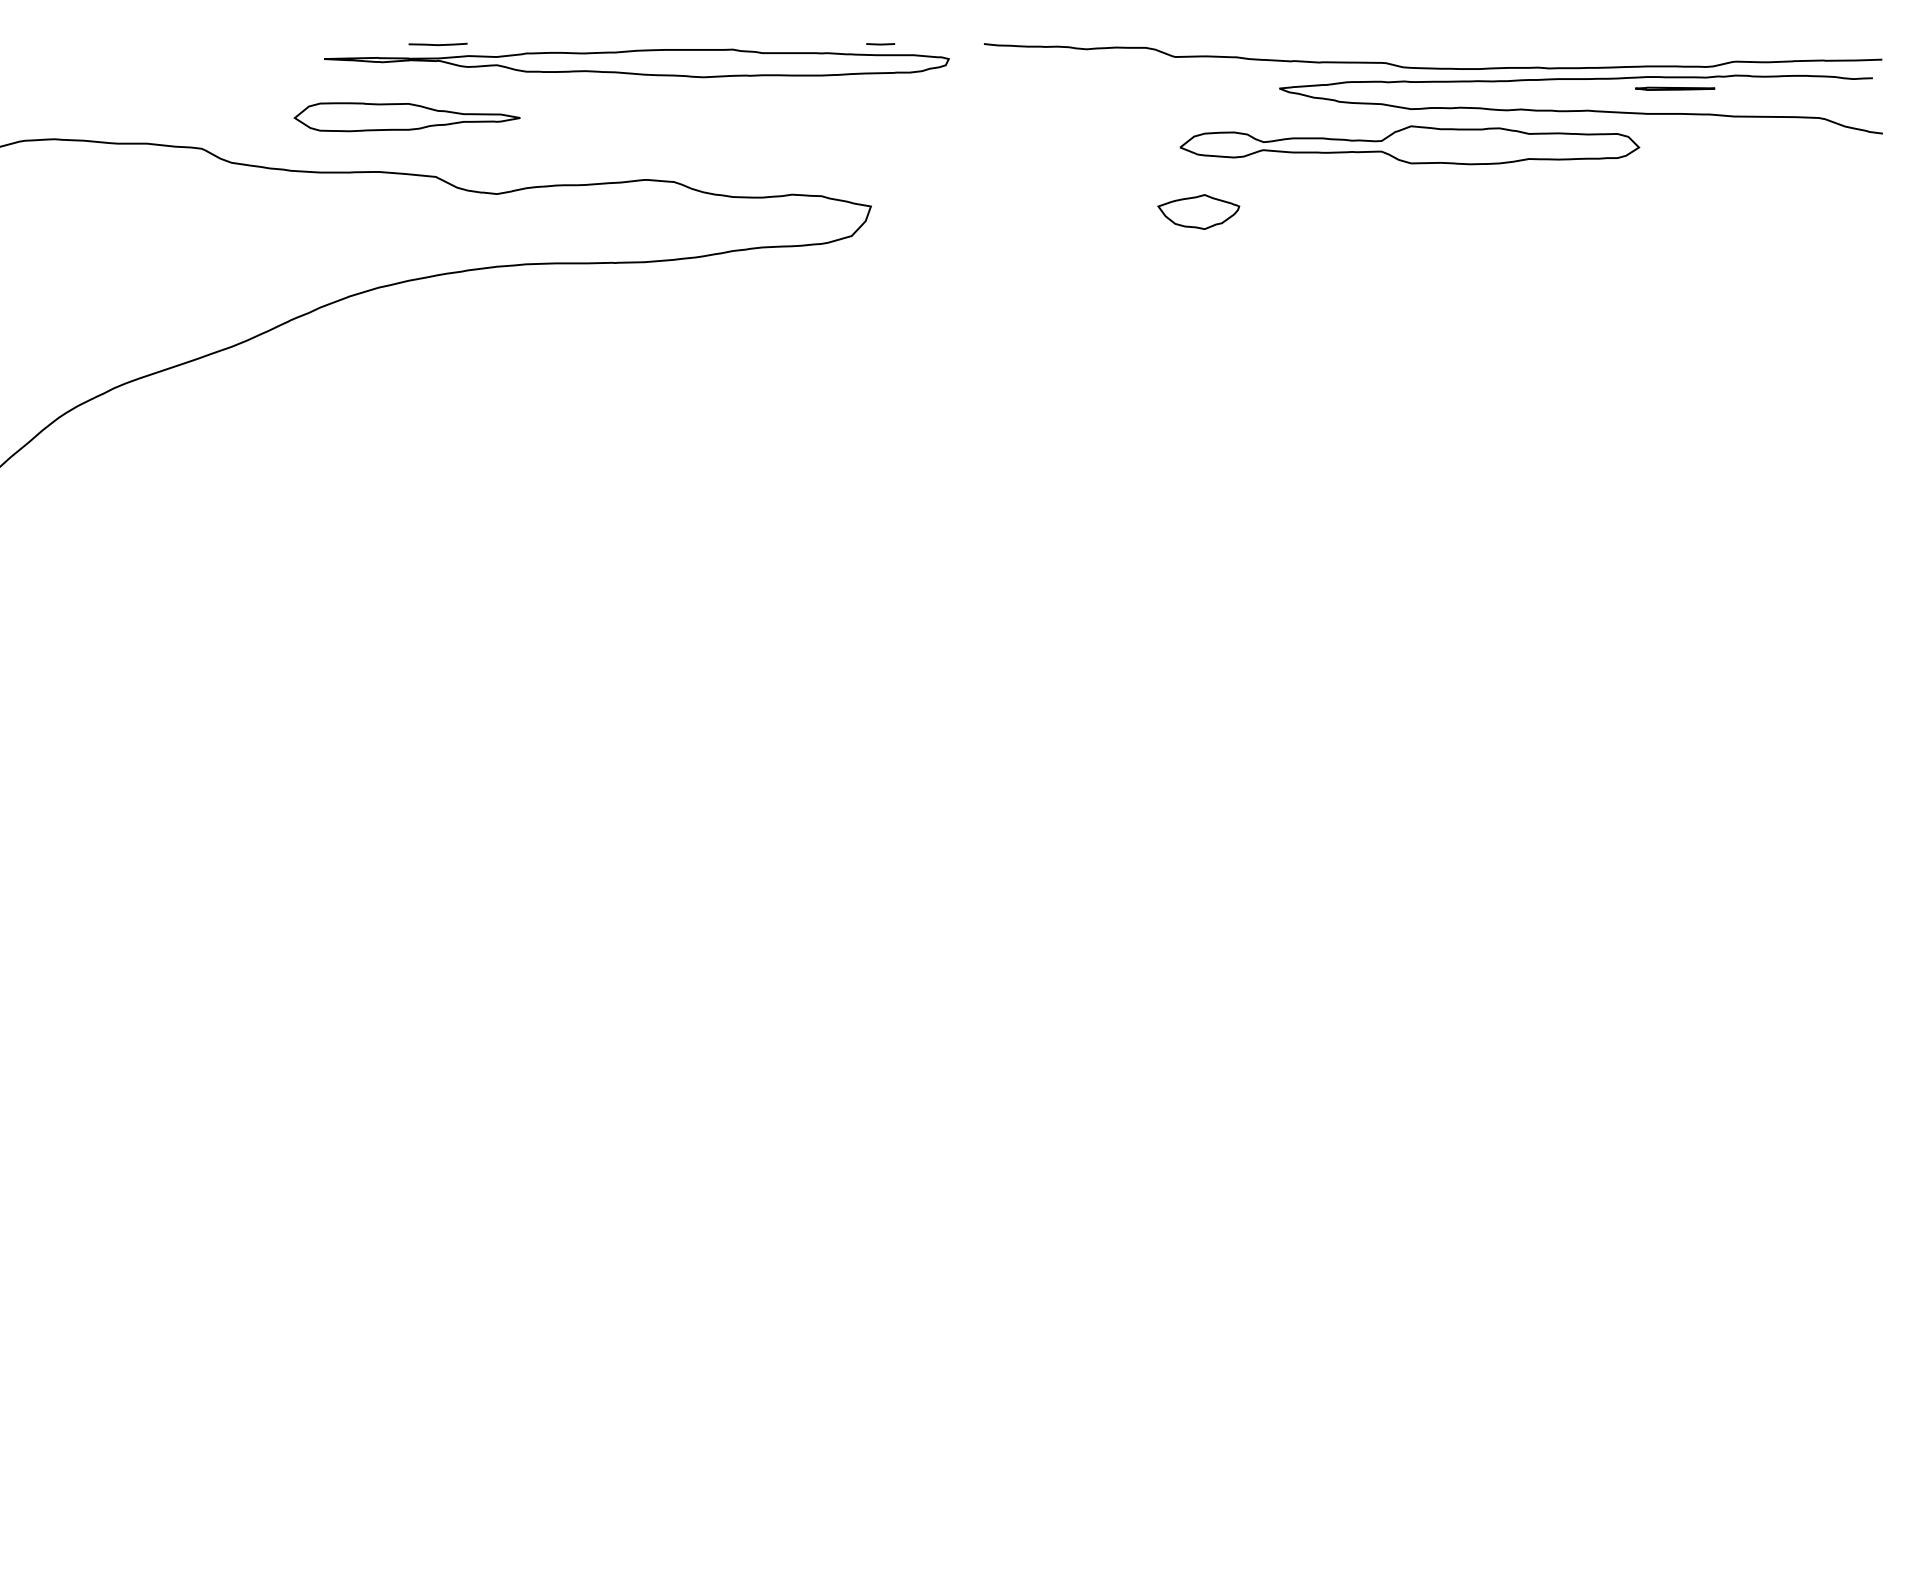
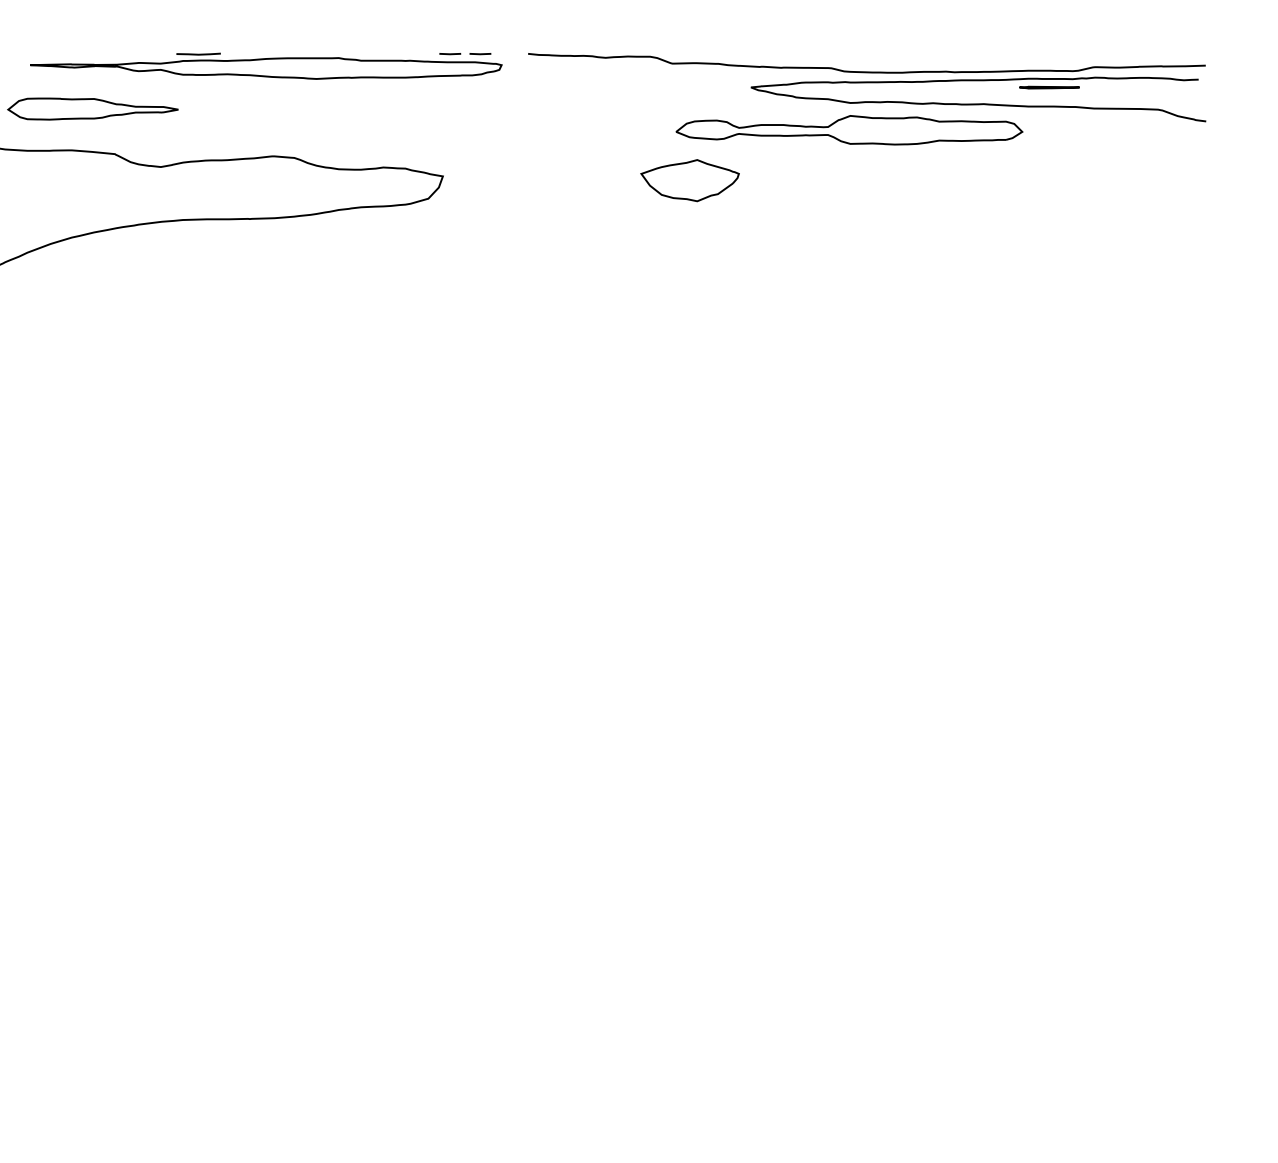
curve: (437, 44) -> (198, 54), moved
line: (920, 44) -> (480, 54), added
part: (1198, 211) -> (689, 180), size x1.6

